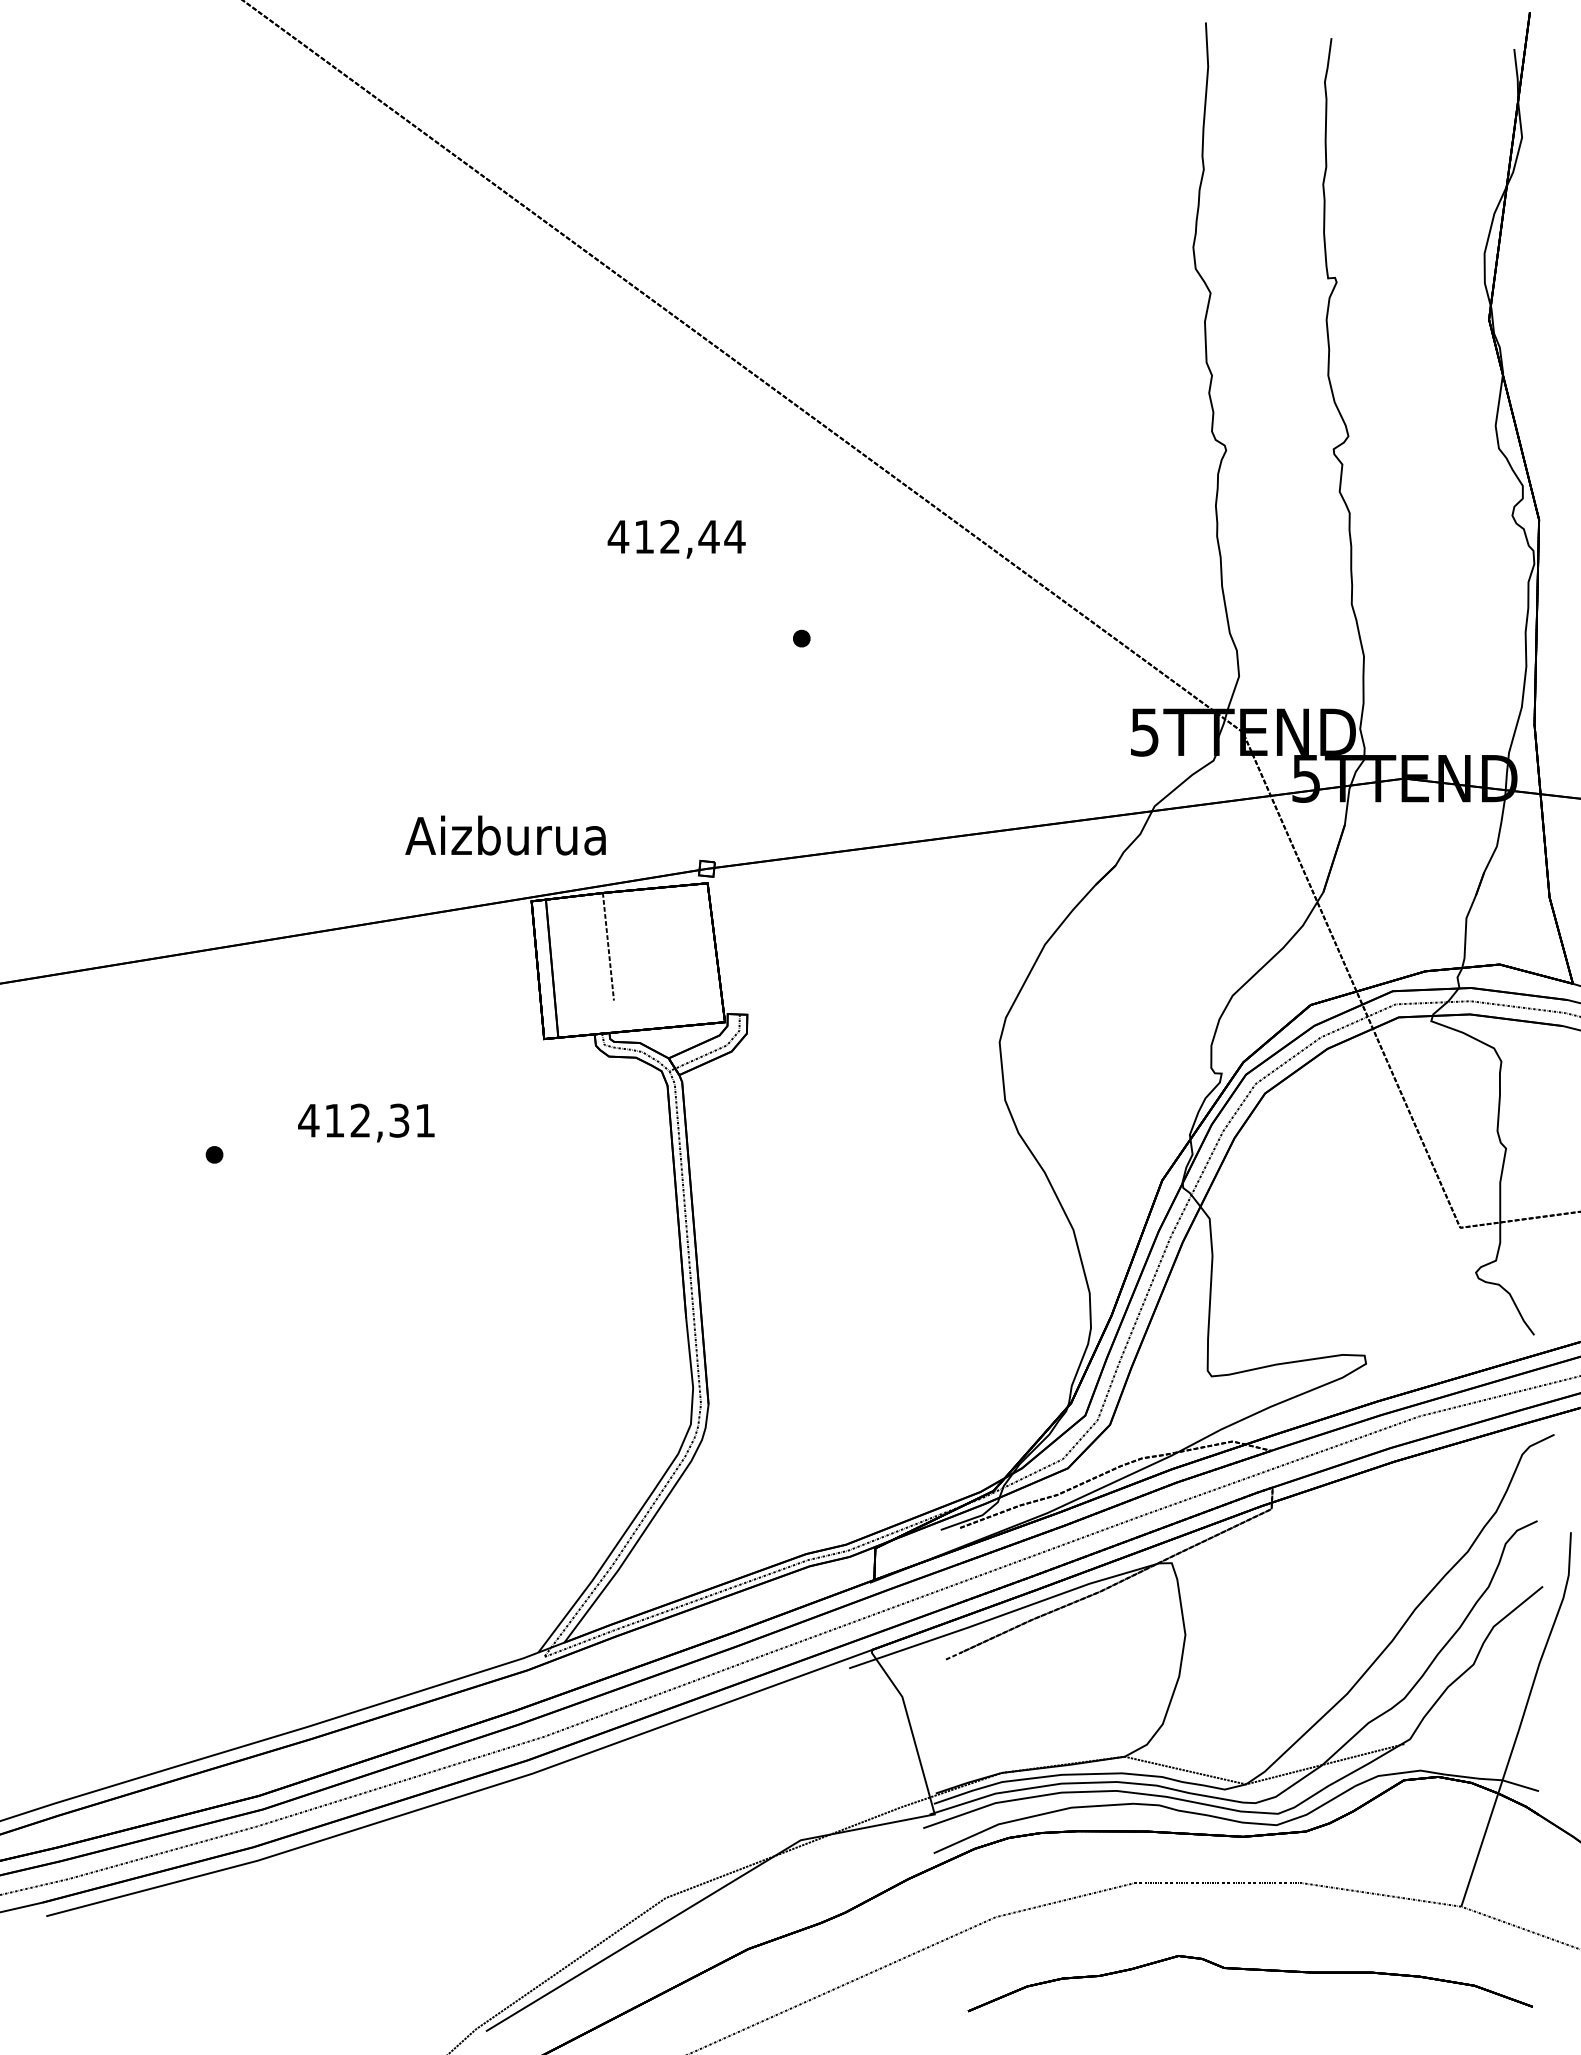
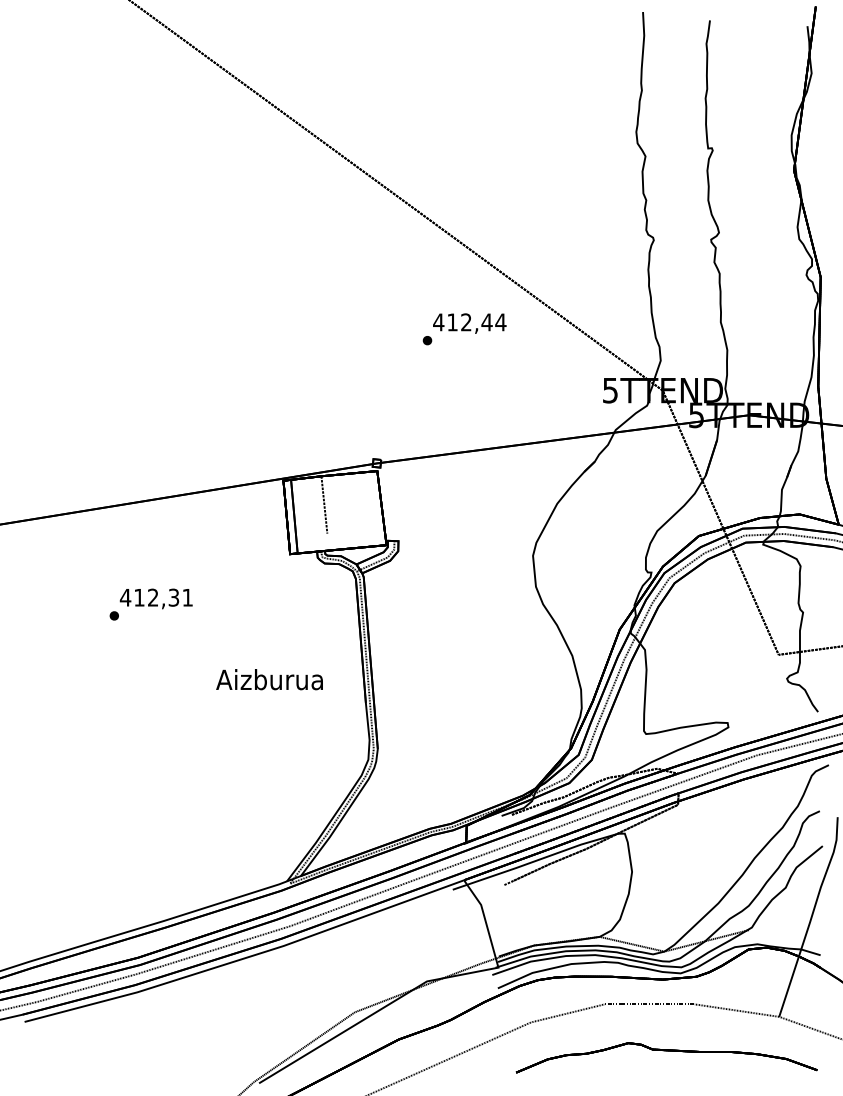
text: (676, 539) -> (469, 323), moved
text: (505, 835) -> (269, 679), moved
text: (364, 1122) -> (155, 598), moved

